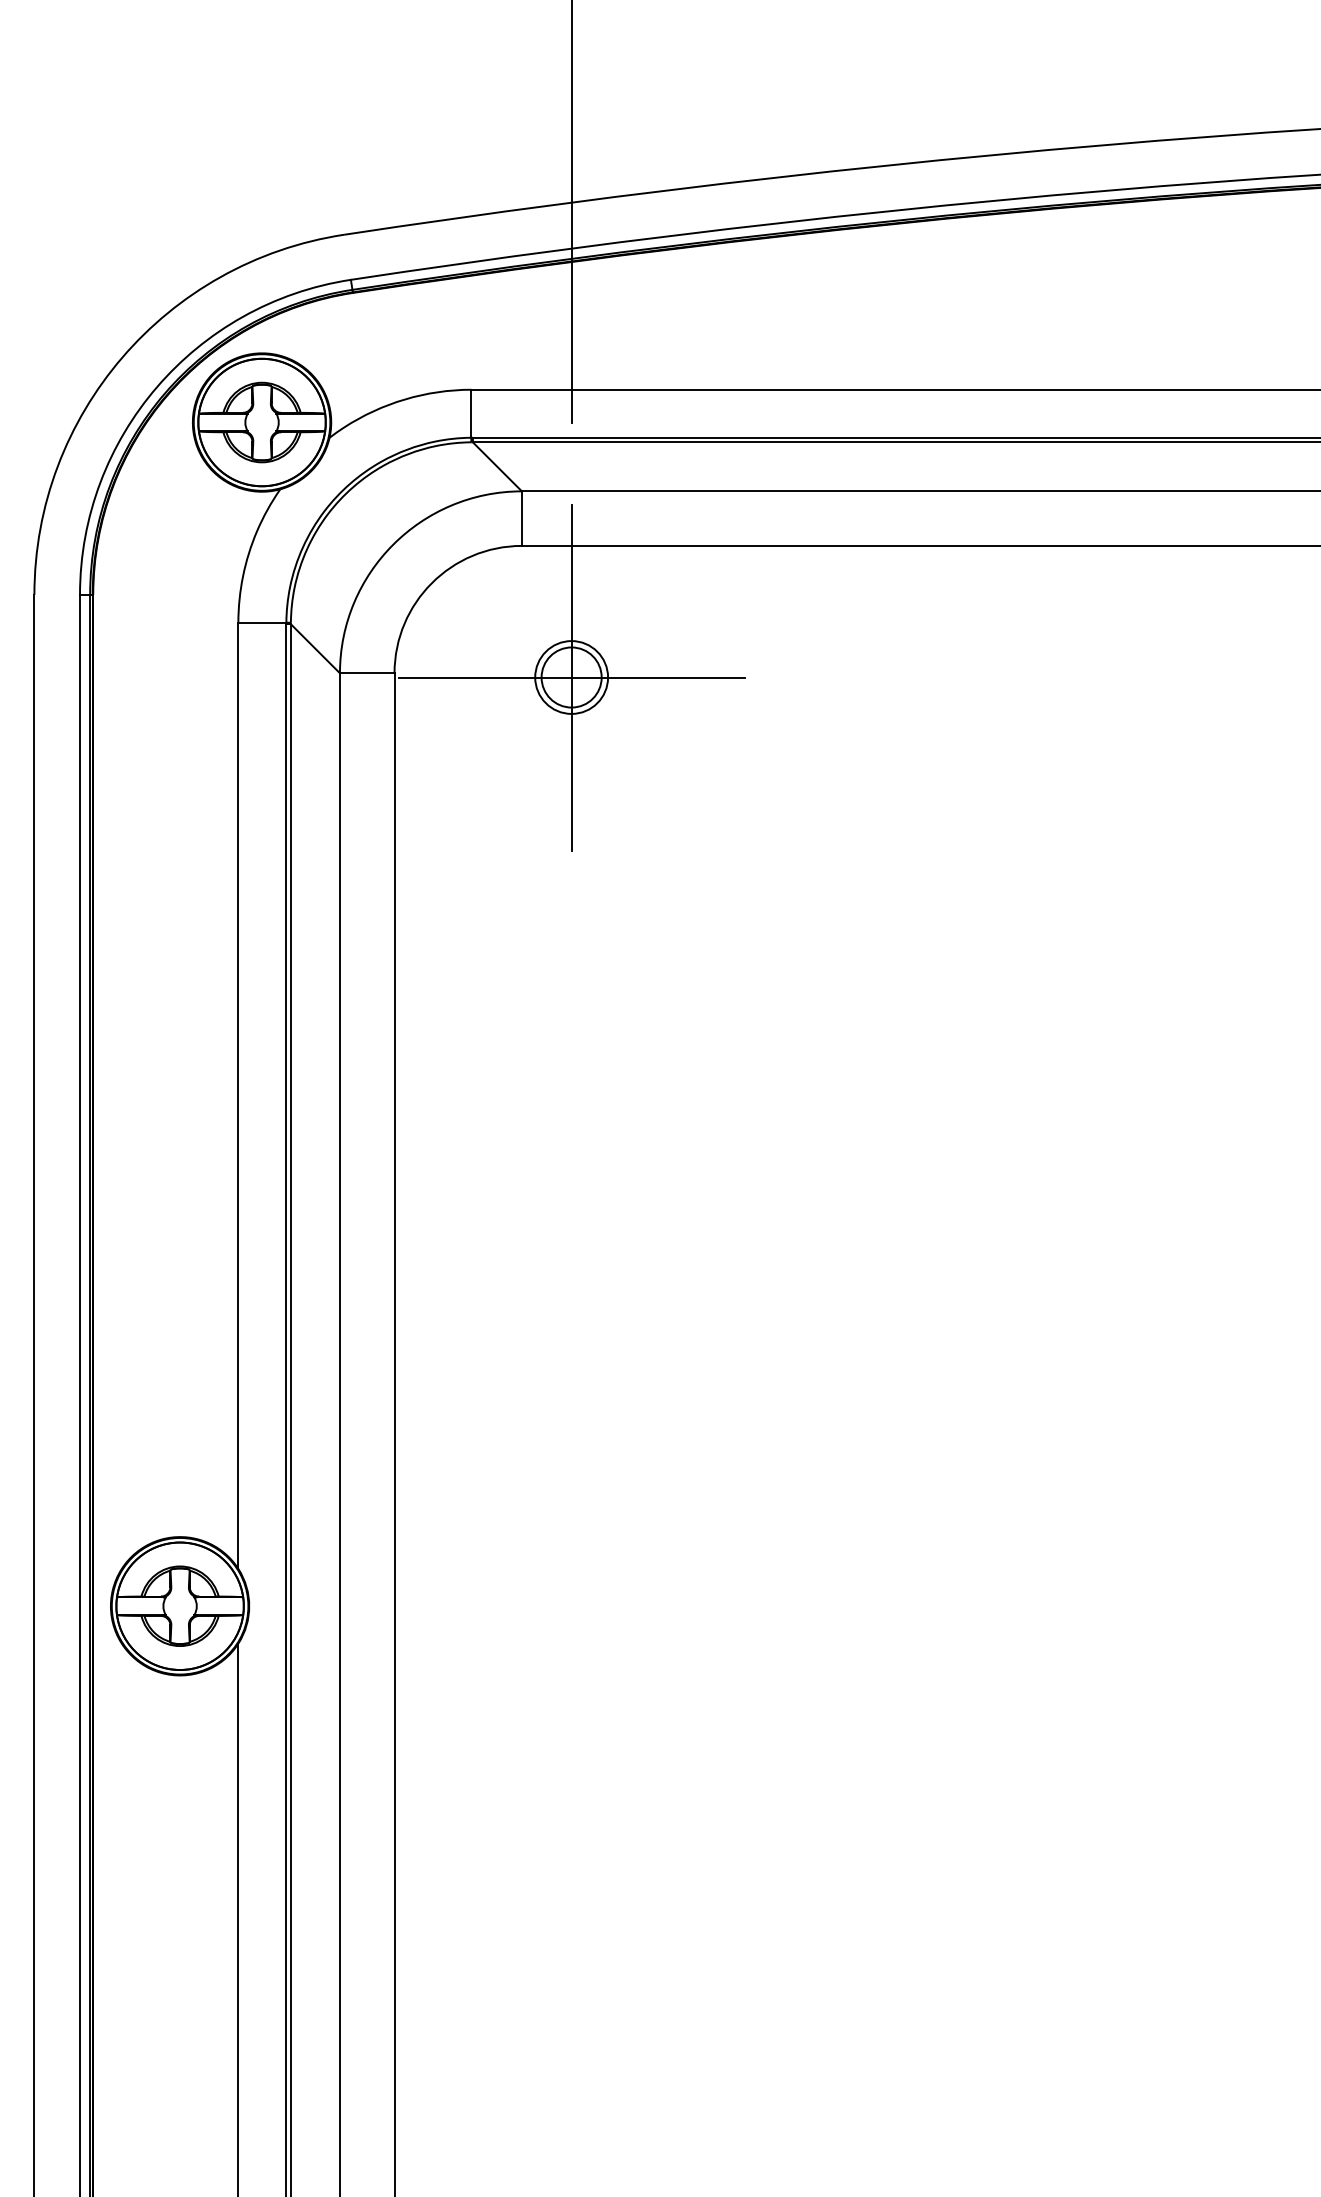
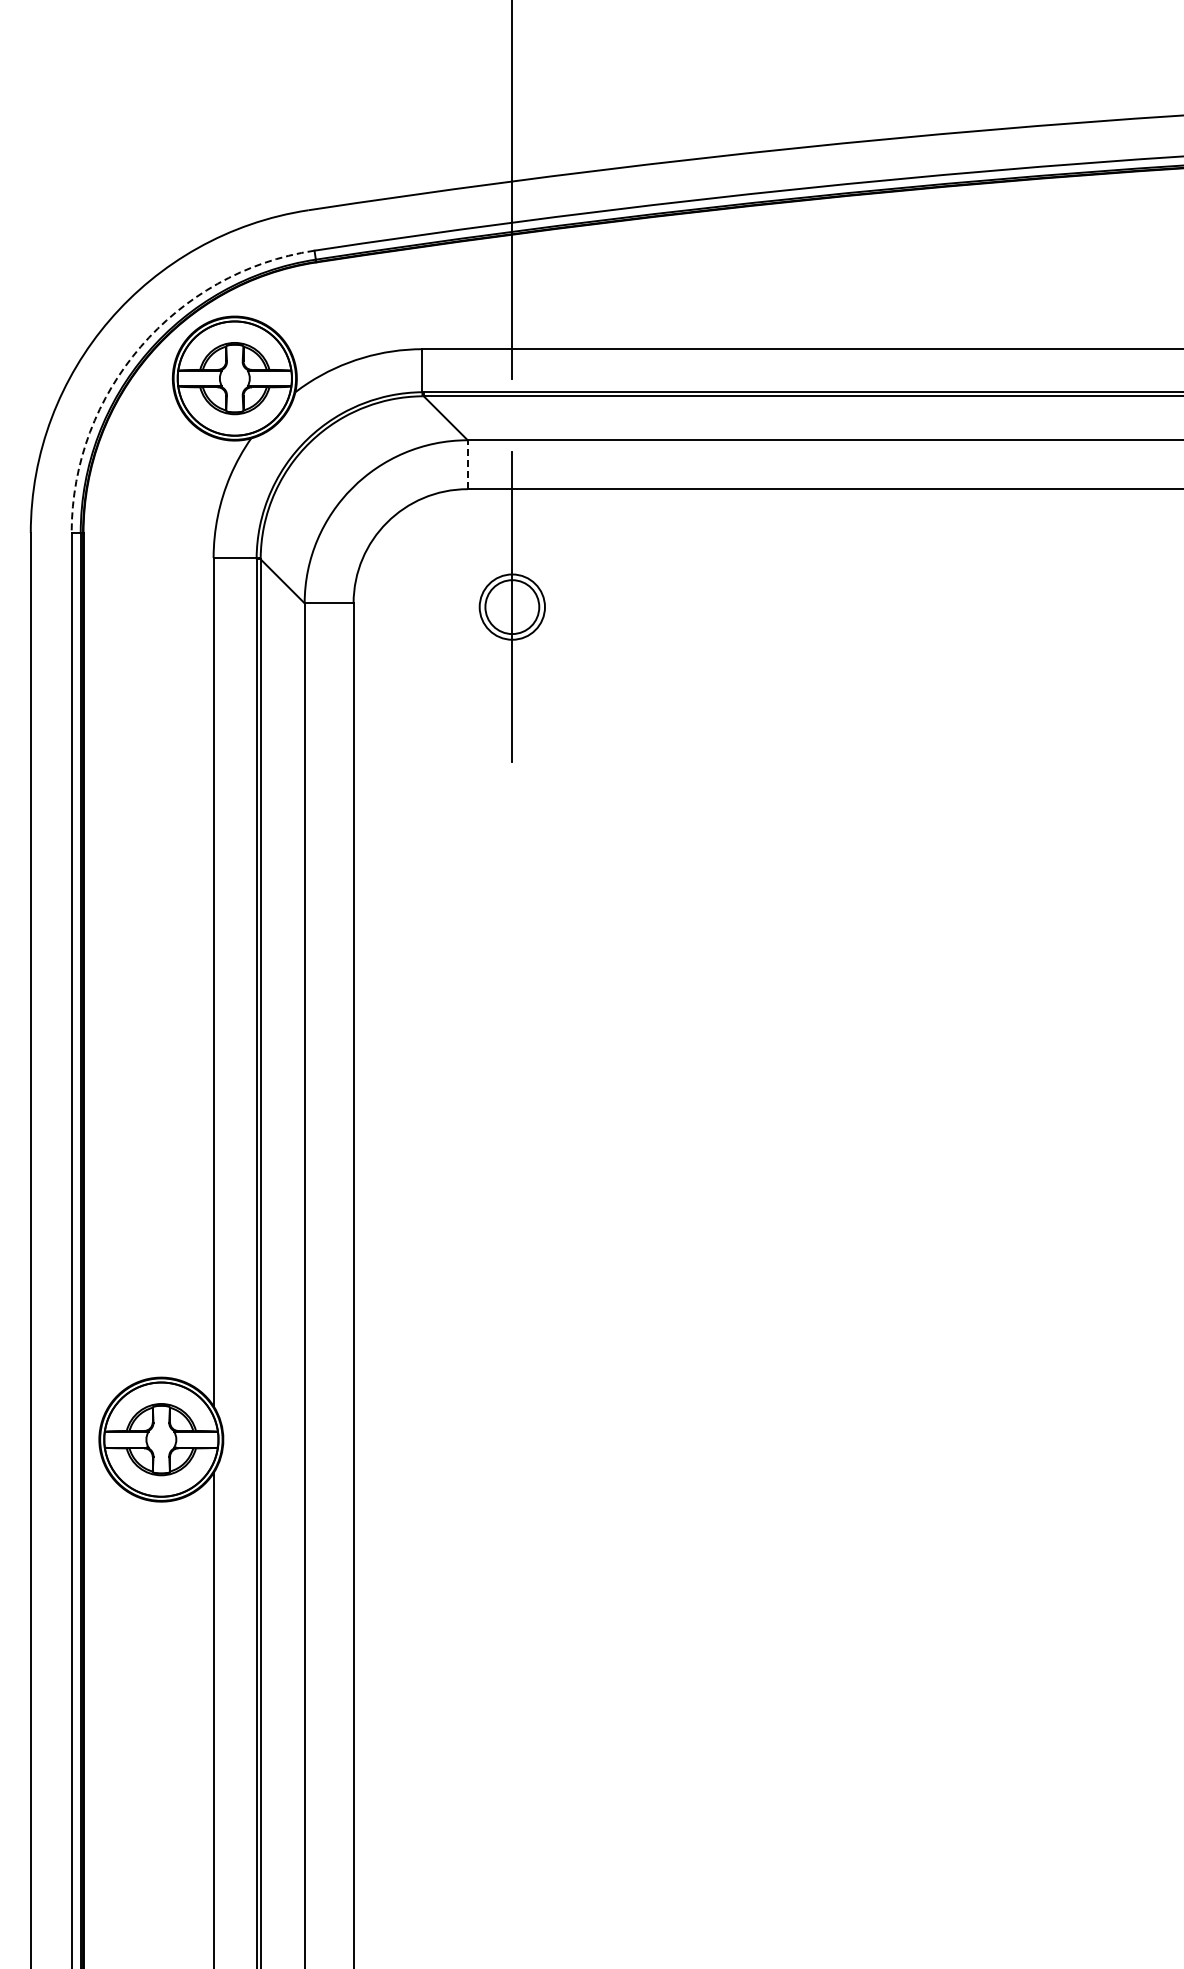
arc: (156, 386) -> (140, 346), solid -> dashed
line: (521, 518) -> (467, 464), solid -> dashed
line: (571, 677) -> (512, 607), removed

